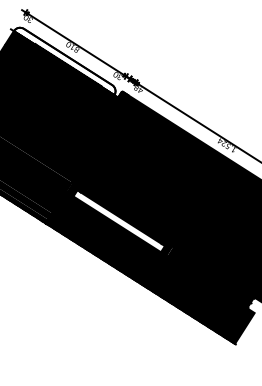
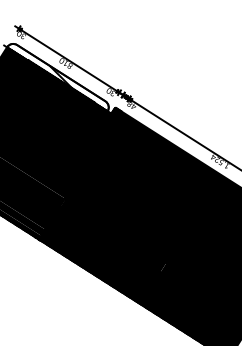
hatch: (68, 61) -> (61, 77), added
fill: (119, 219) -> (112, 235), added

